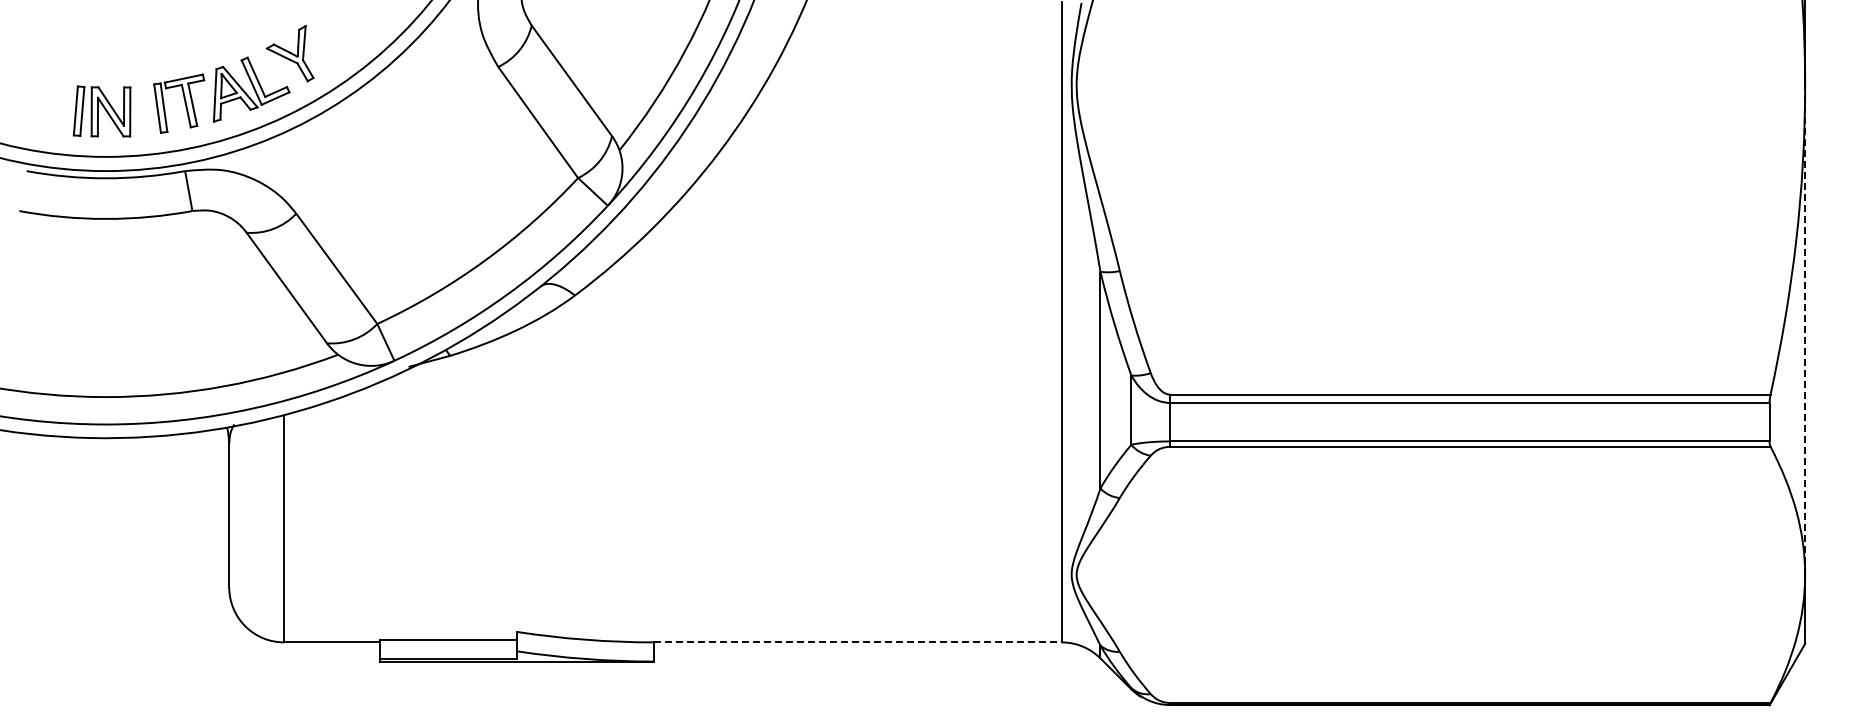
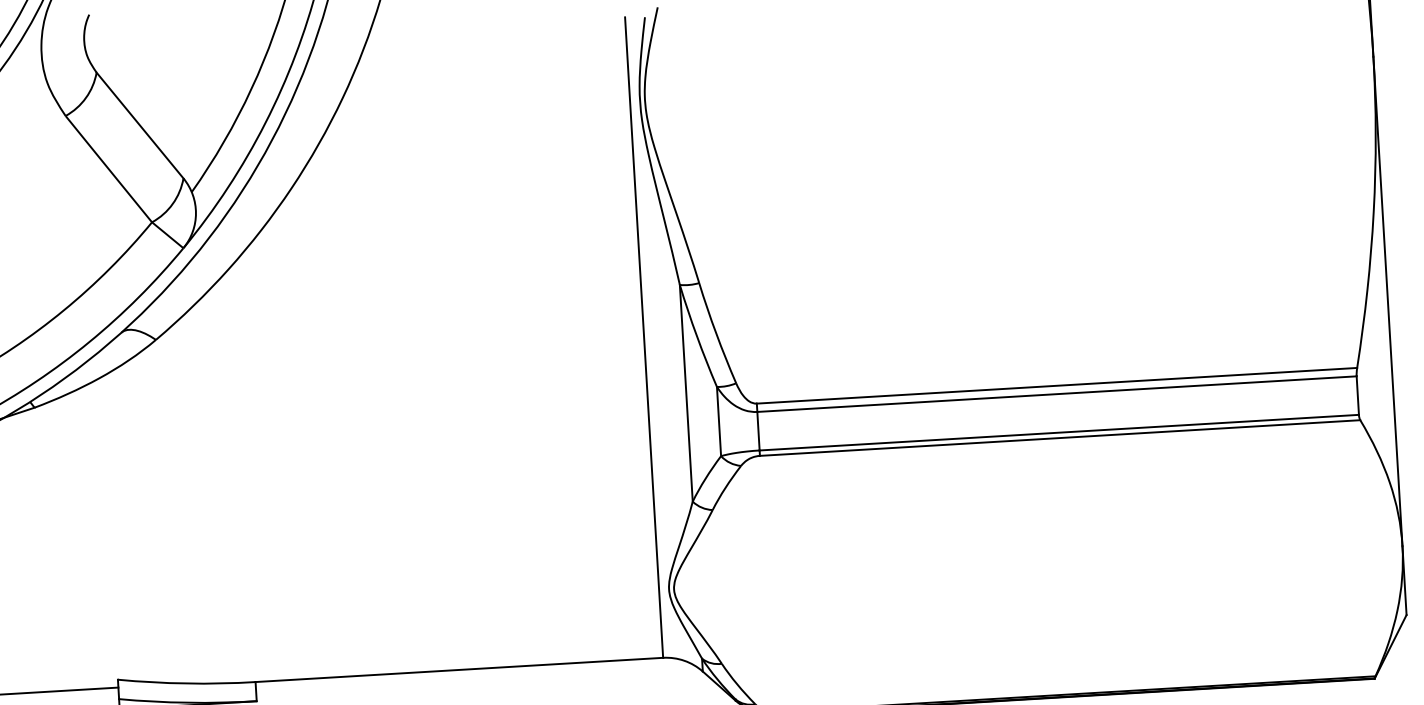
line: (1805, 330) -> (1388, 301), dashed -> solid
line: (857, 642) -> (458, 670), dashed -> solid

